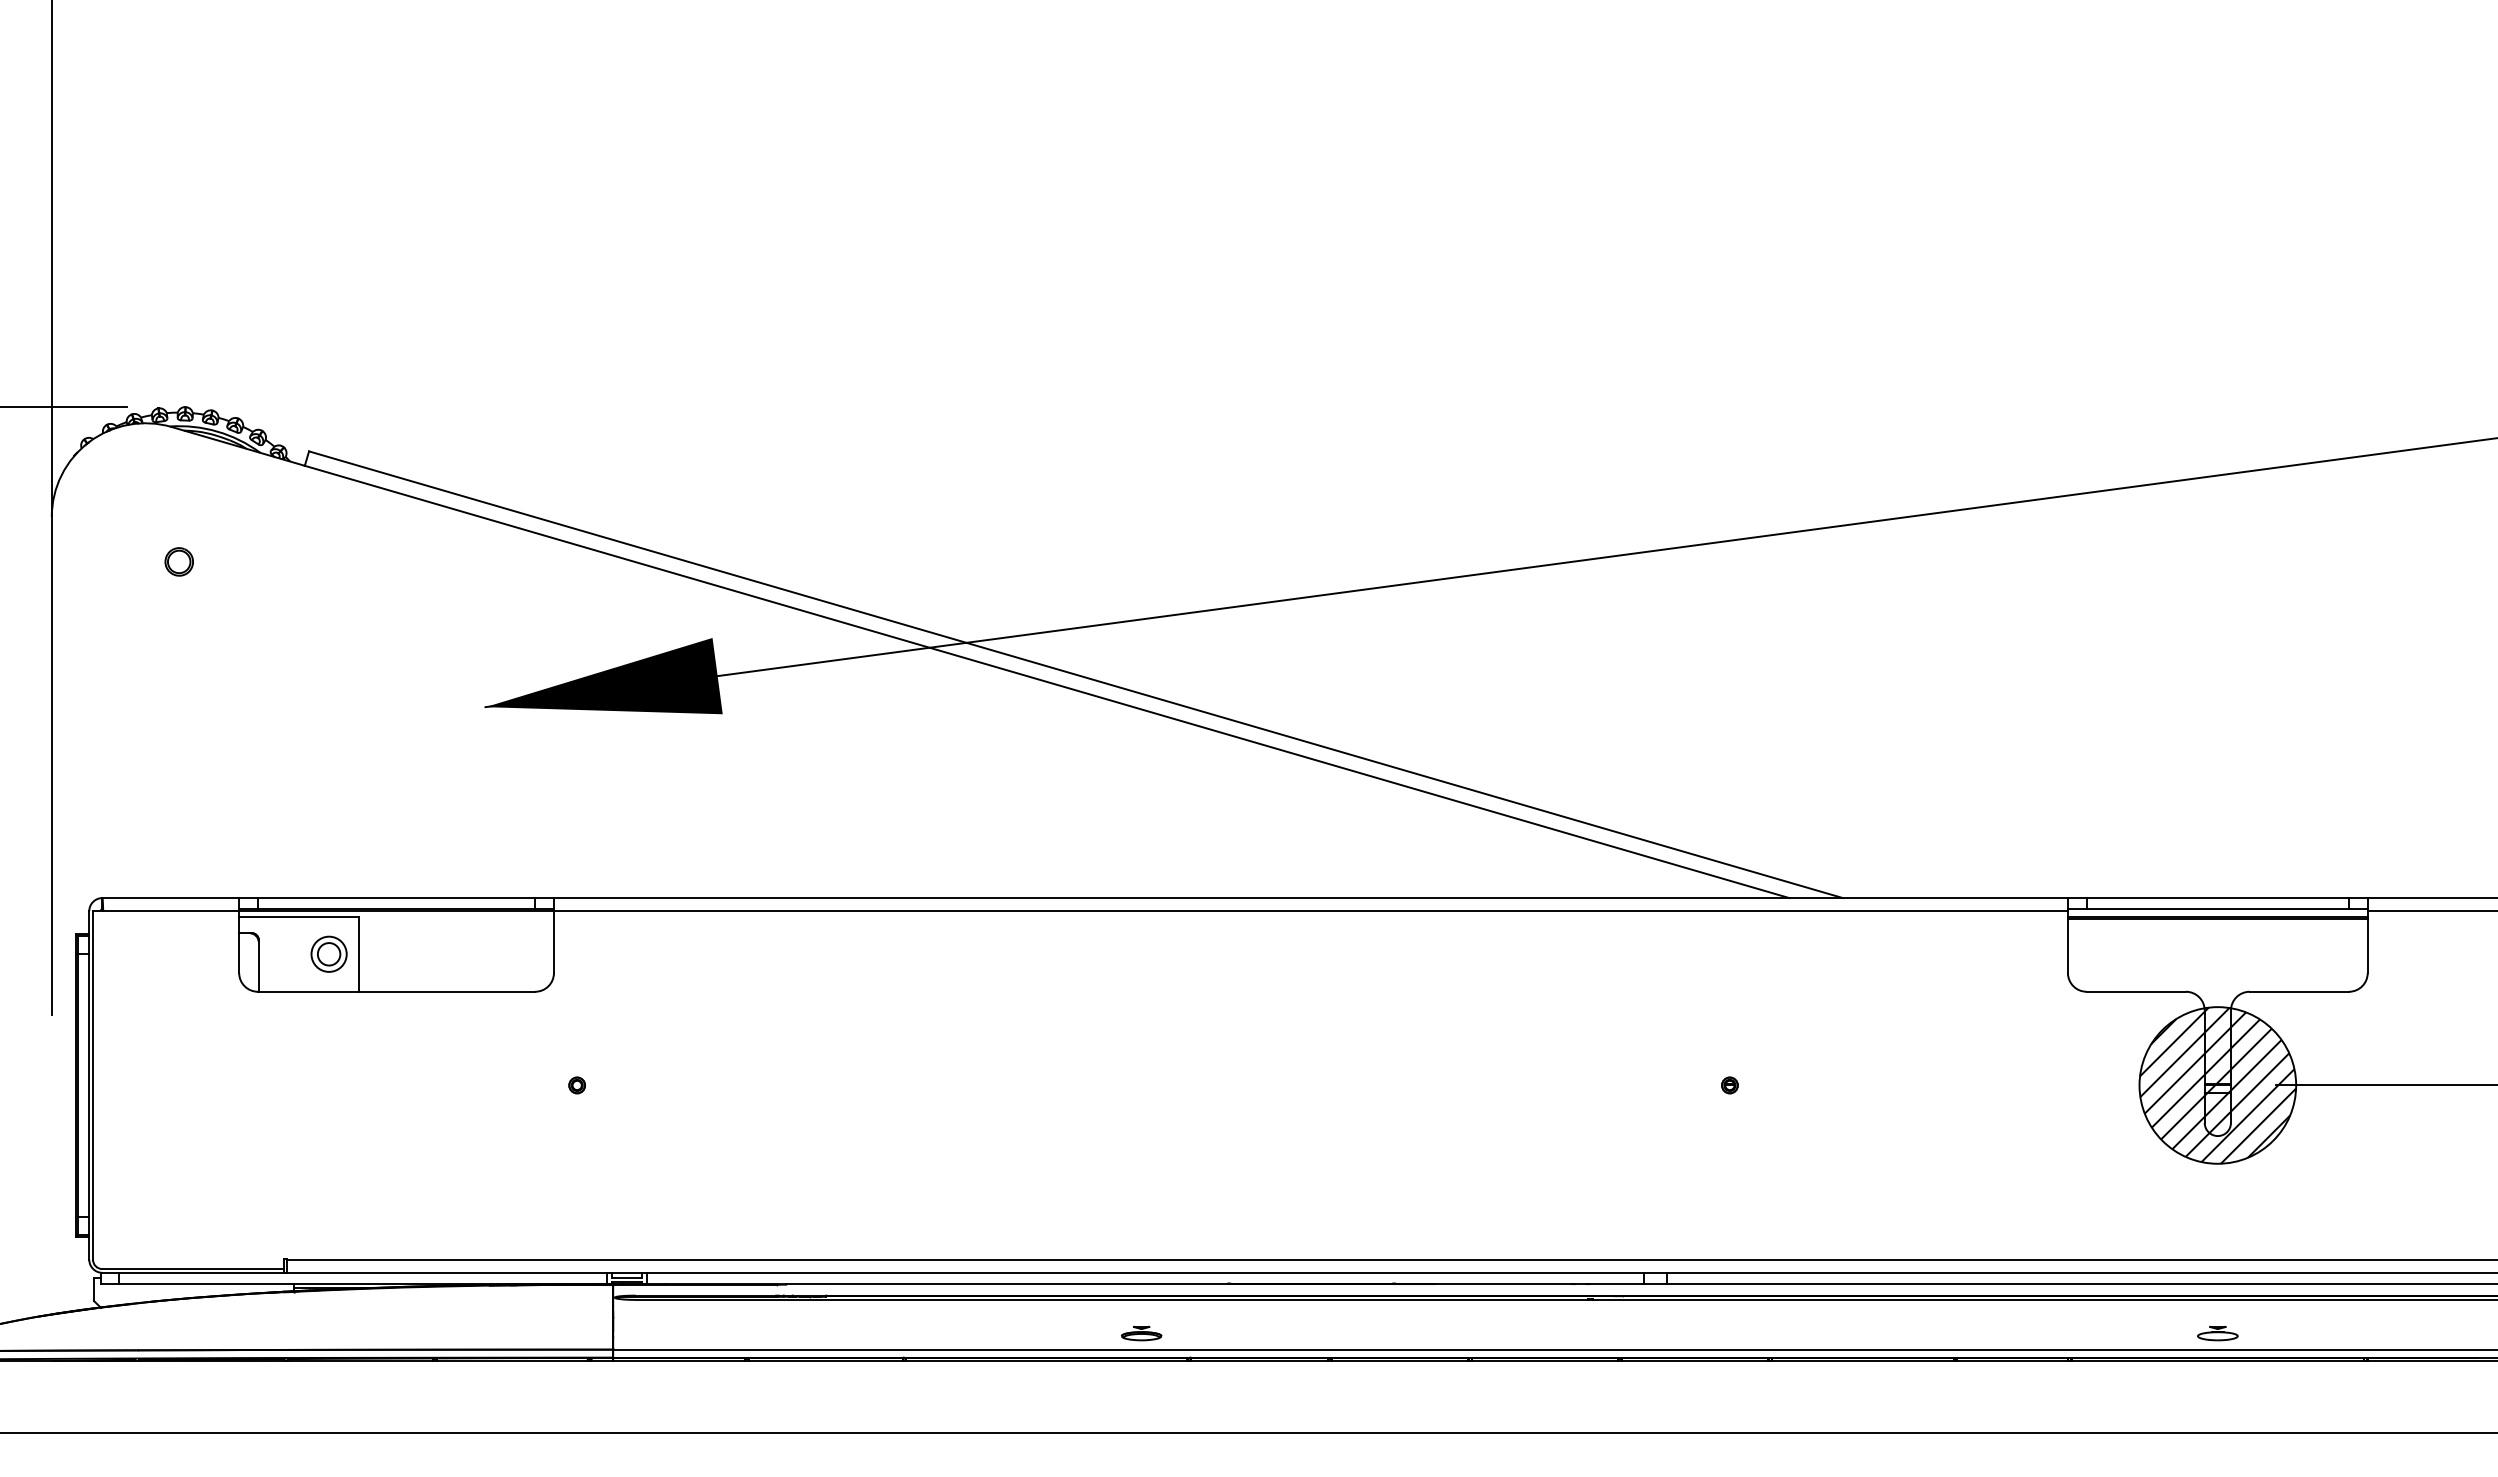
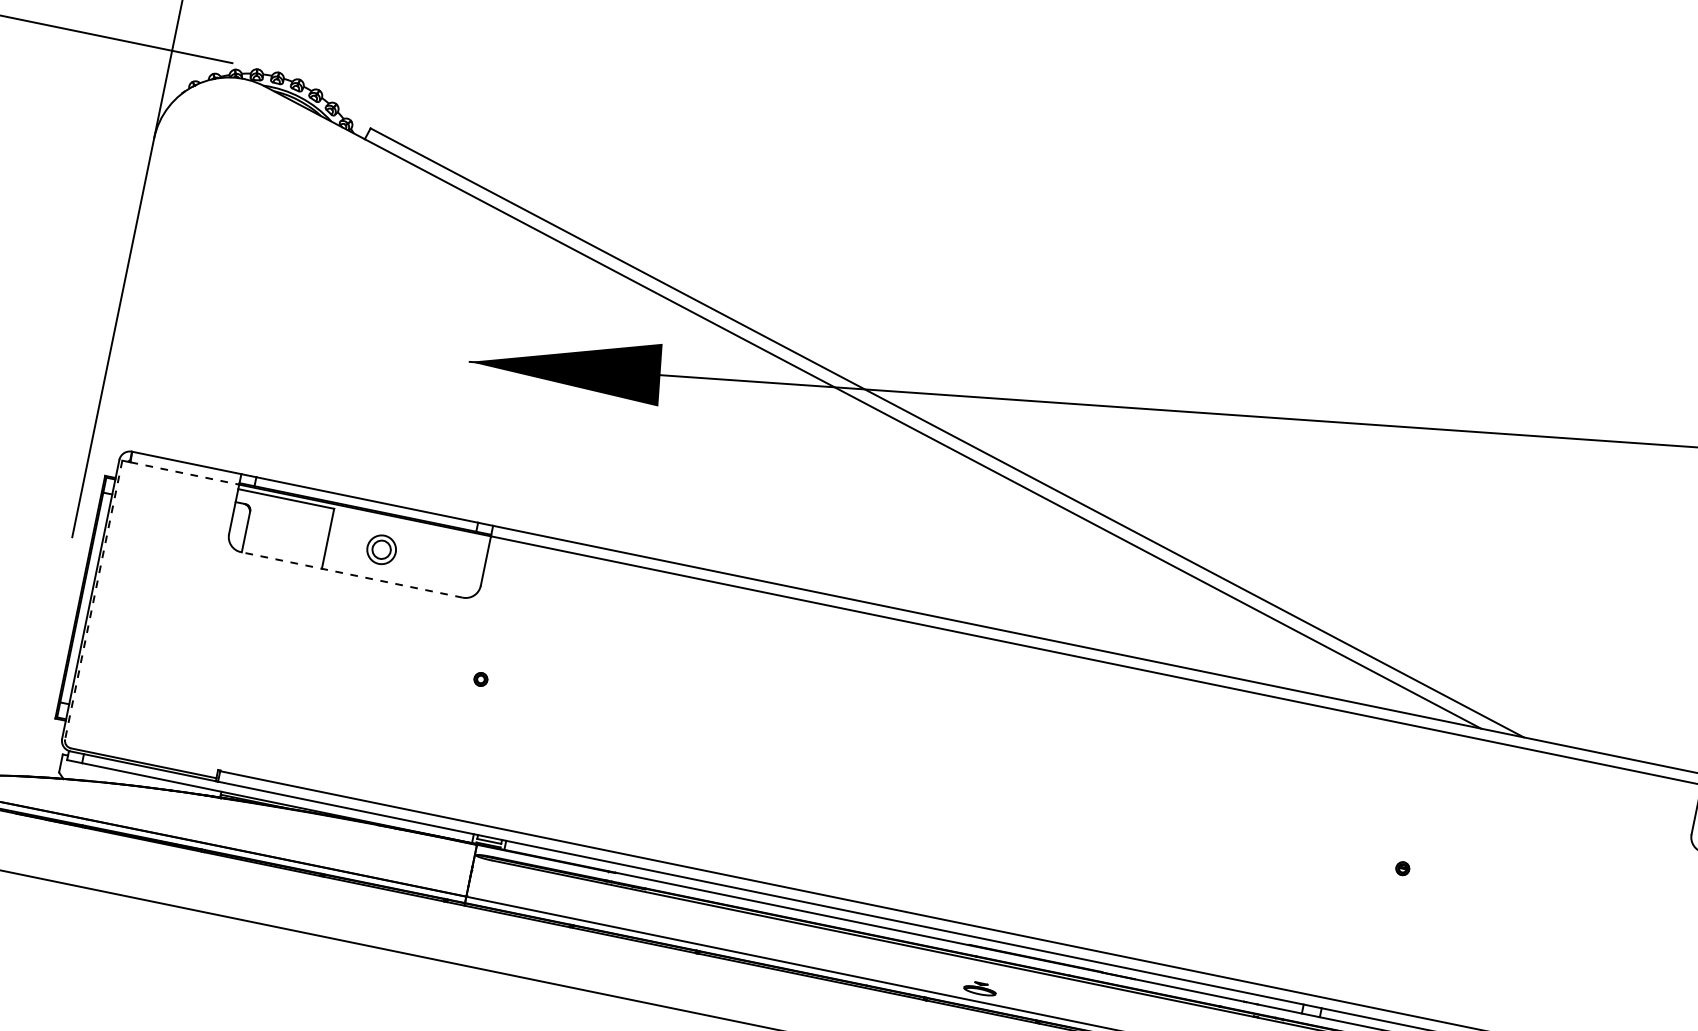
part: (178, 561) -> (248, 195), removed
line: (171, 911) -> (185, 473), solid -> dashed
part: (328, 953) -> (381, 549), moved
line: (396, 991) -> (351, 574), solid -> dashed
line: (93, 1085) -> (94, 600), solid -> dashed
part: (1141, 1333) -> (980, 988), moved

